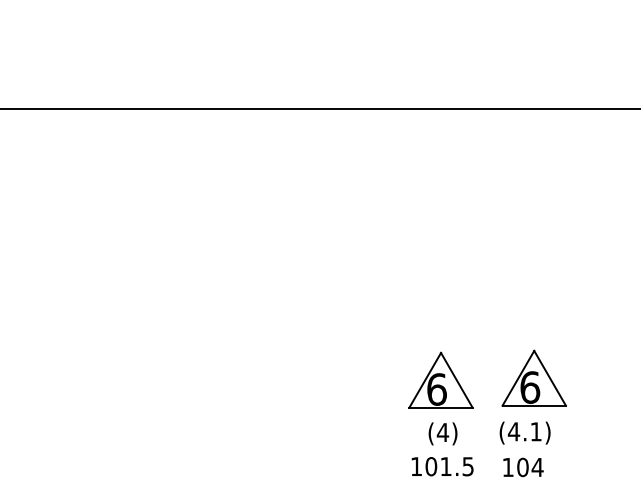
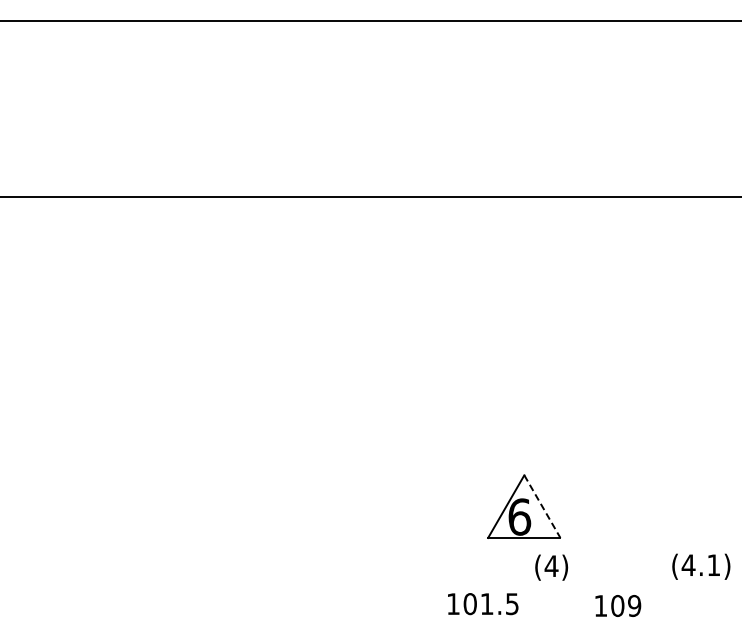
part: (534, 377) -> (630, 503), removed
line: (456, 381) -> (542, 507), solid -> dashed
text: (525, 432) -> (701, 566), moved
text: (442, 433) -> (551, 567), moved
text: (442, 467) -> (483, 604), moved
text: (537, 467) -> (634, 605), 104 -> 109

